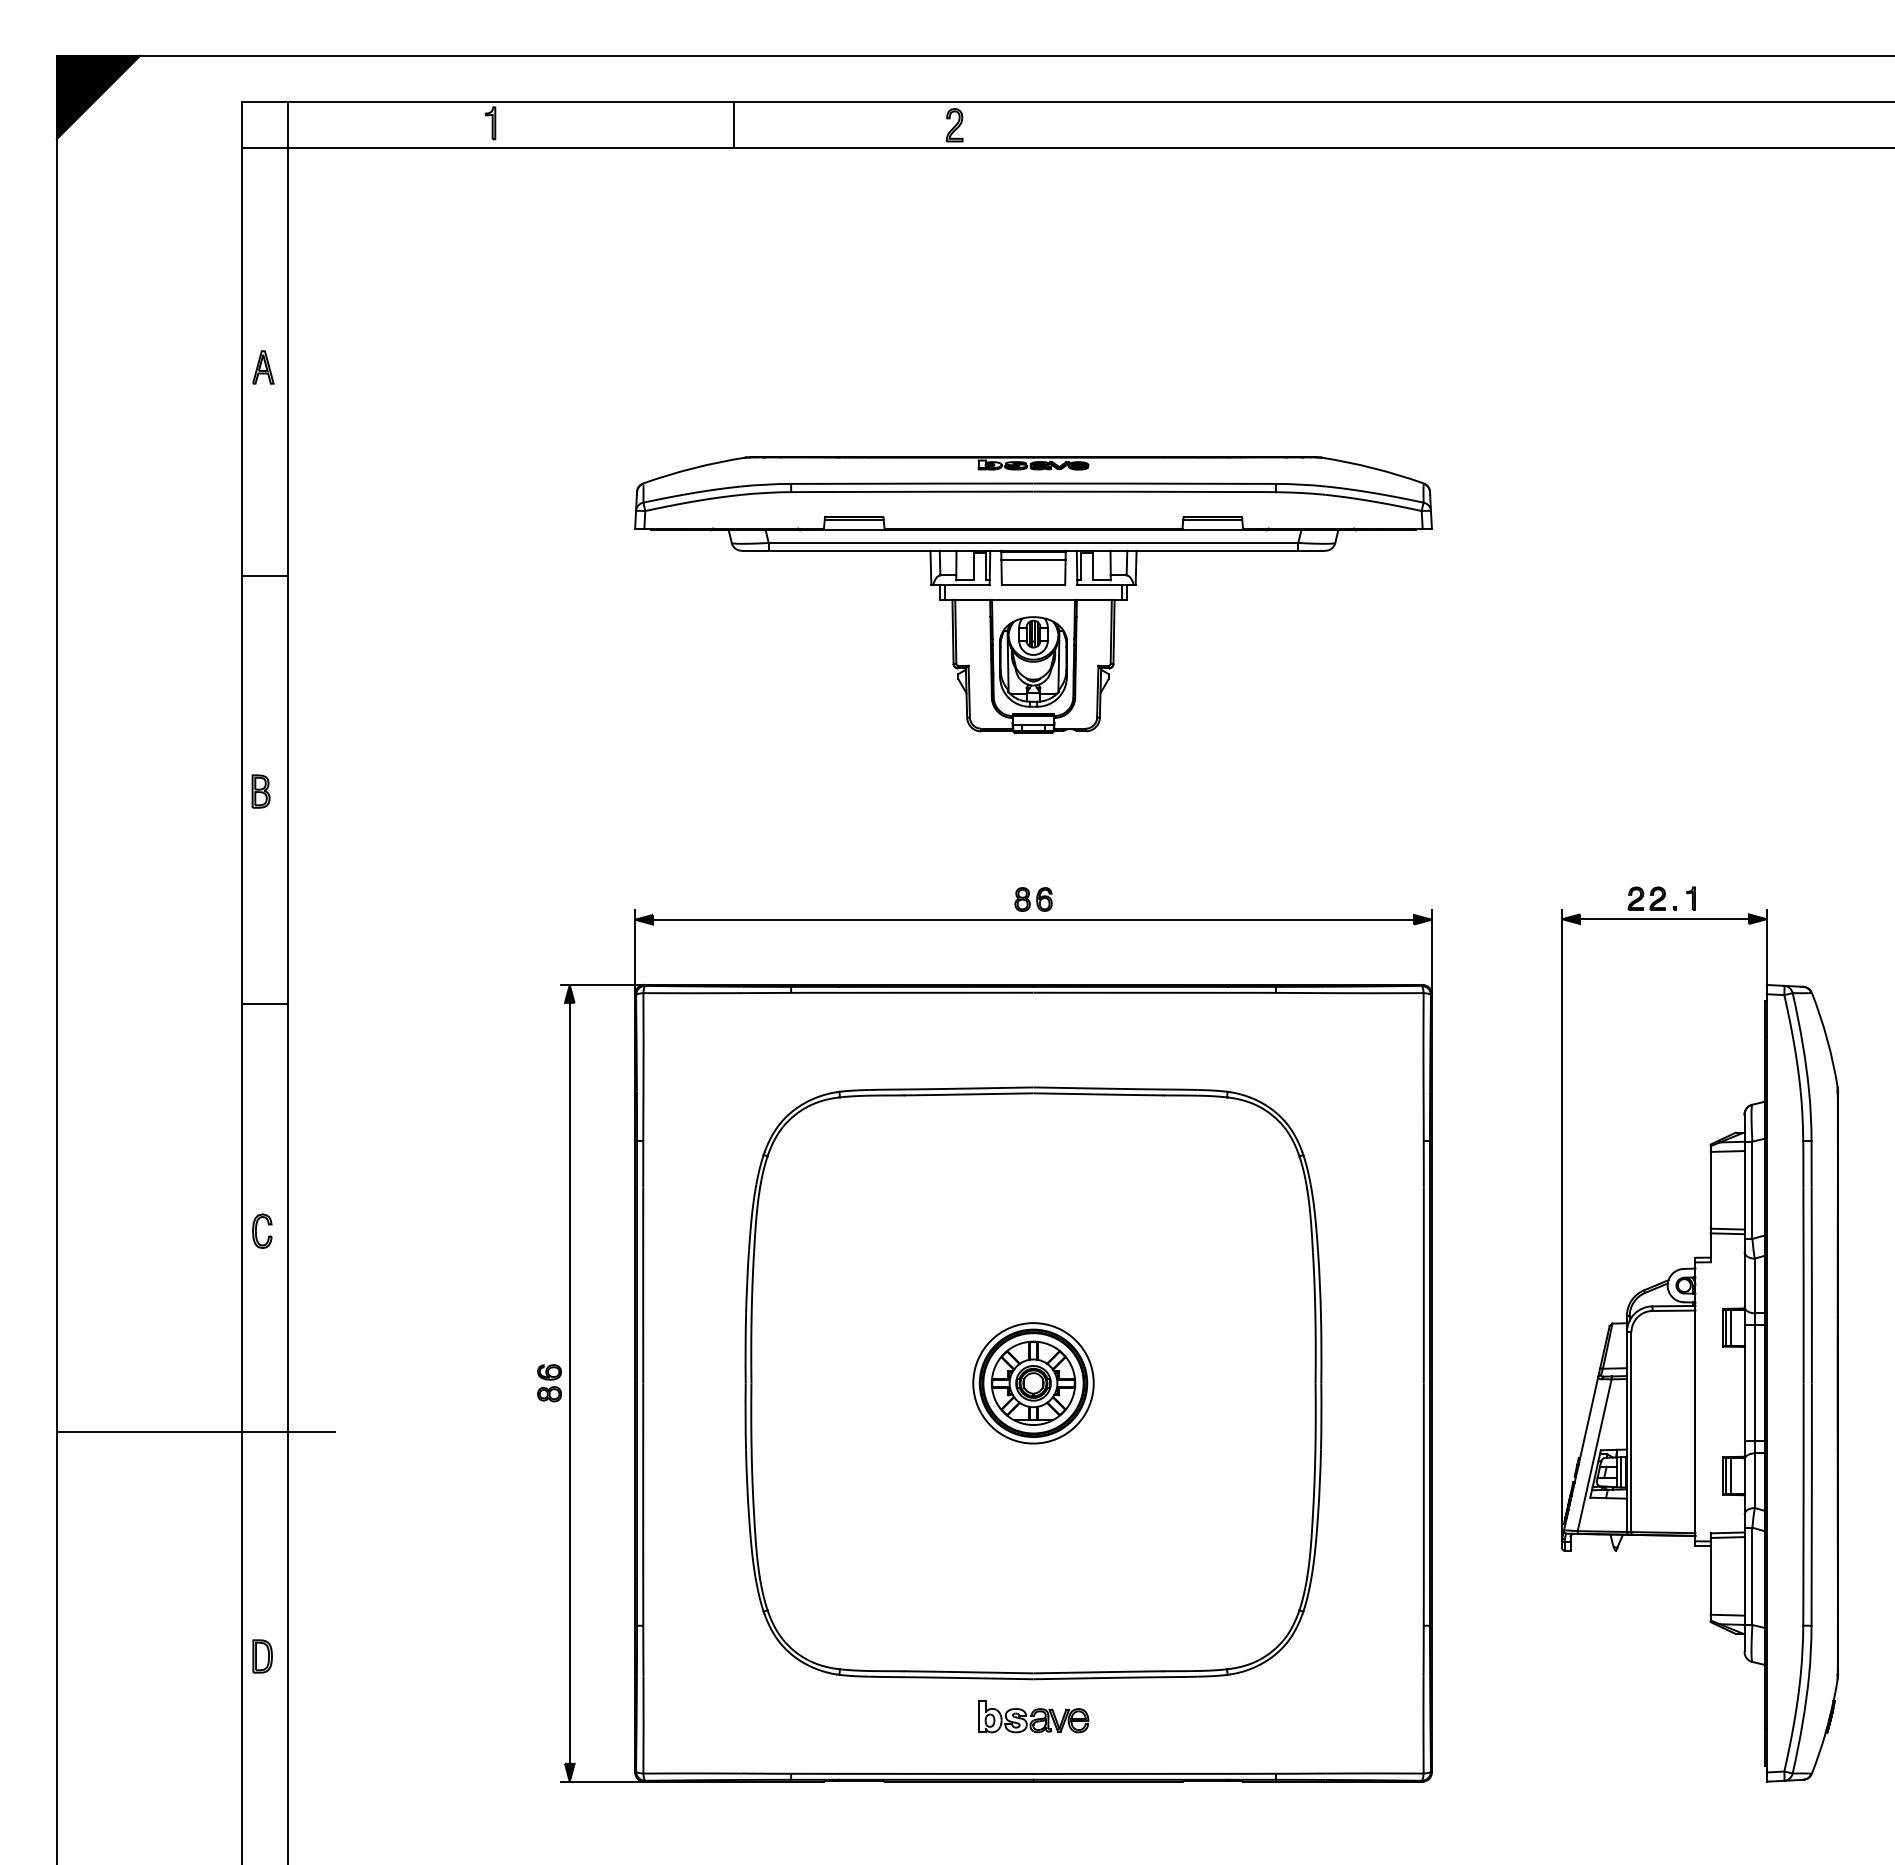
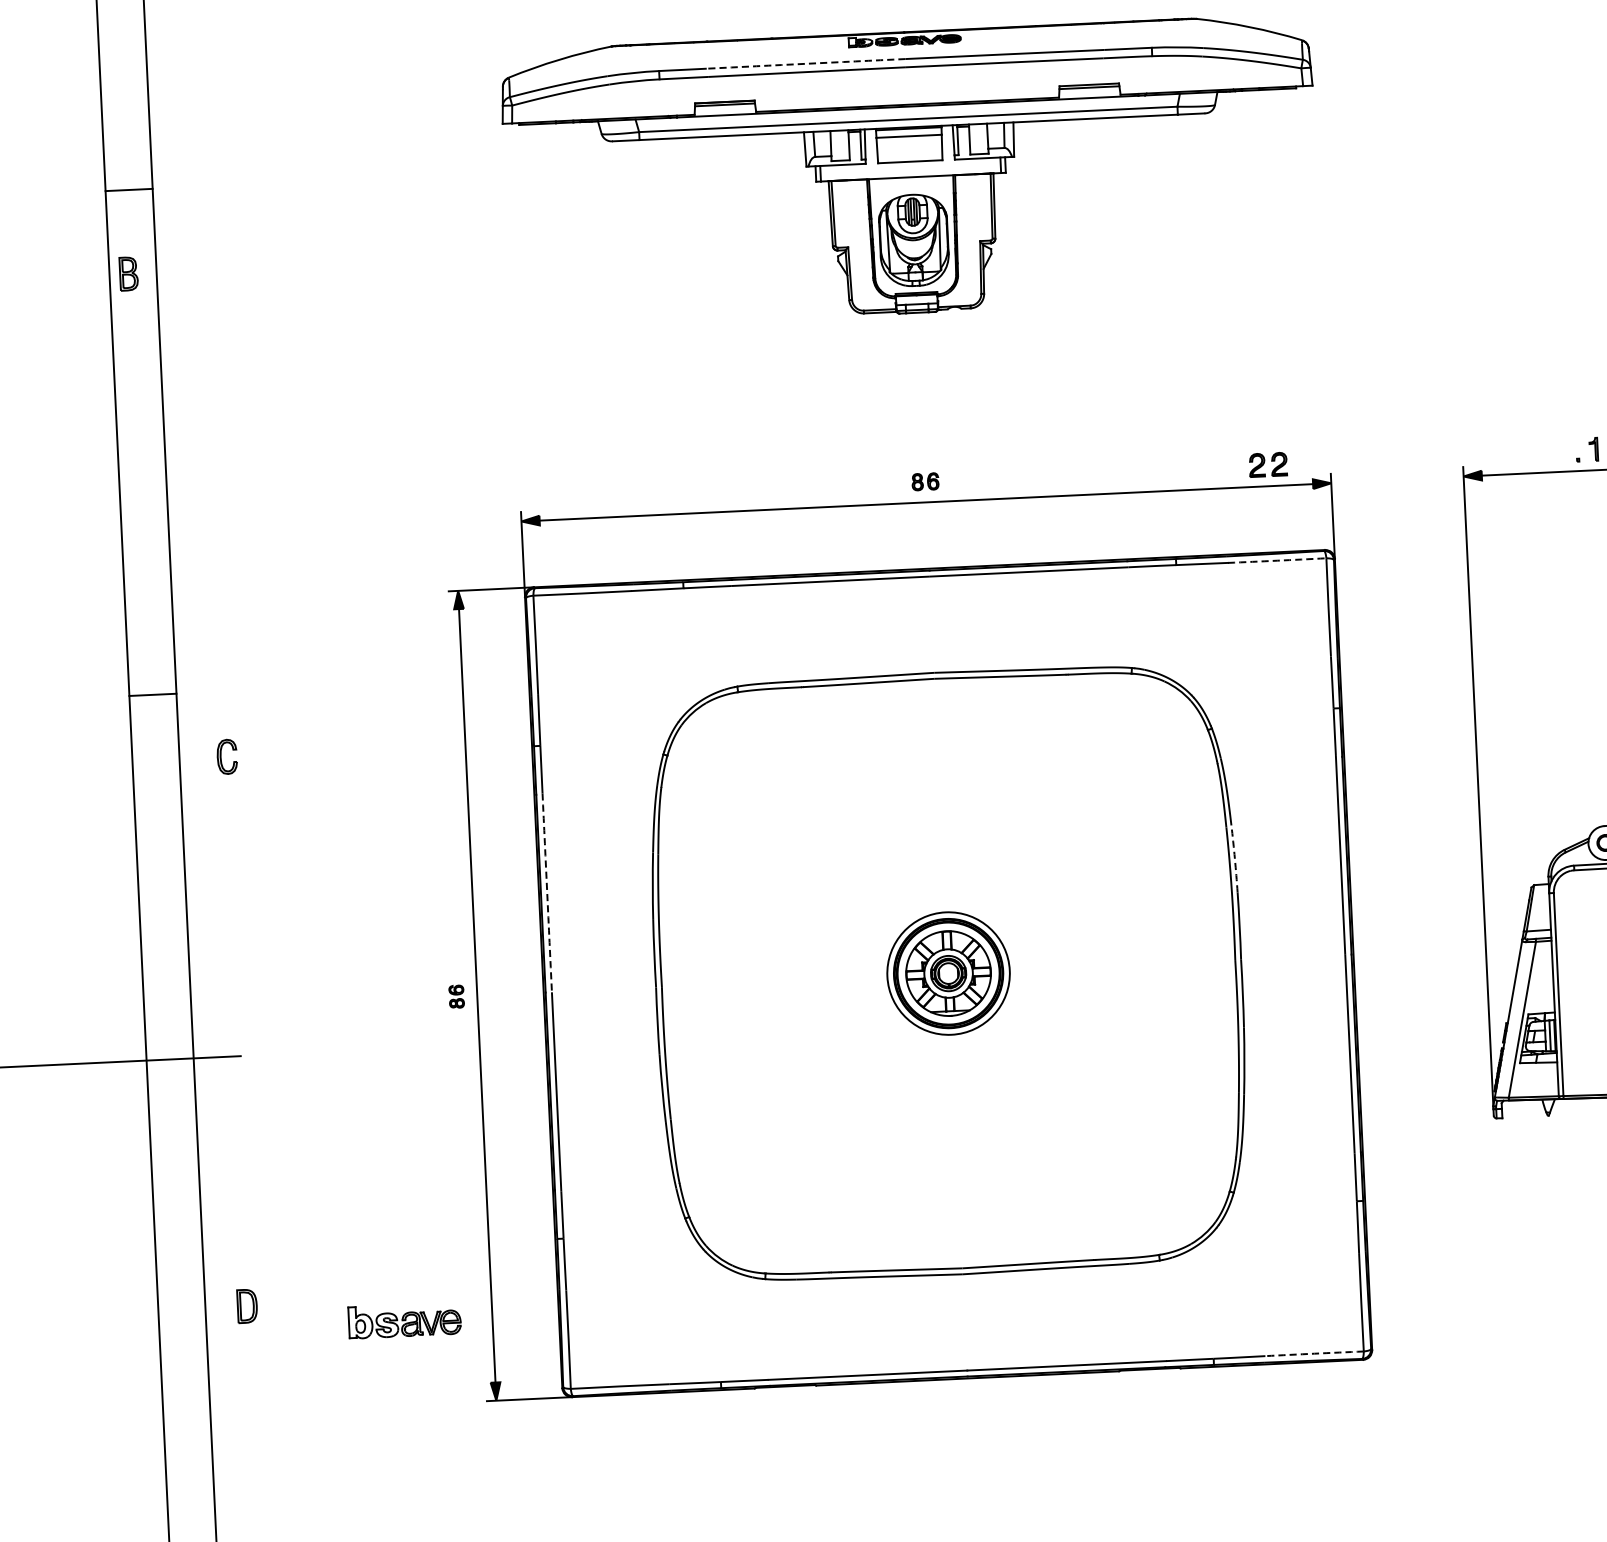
arc: (935, 483) -> (805, 63), solid -> dashed
part: (260, 791) -> (128, 273), moved
part: (1646, 898) -> (1267, 464), moved
part: (1033, 899) -> (925, 481), size x0.7
arc: (1375, 993) -> (1277, 560), solid -> dashed
line: (265, 1003) -> (153, 694), moved
part: (262, 1230) -> (227, 756), moved
arc: (1319, 1283) -> (1234, 858), solid -> dashed
arc: (643, 1285) -> (547, 892), solid -> dashed
part: (549, 1383) -> (456, 996), size x0.6
part: (262, 1656) -> (247, 1306), moved
part: (1033, 1716) -> (404, 1320), moved
arc: (1375, 1773) -> (1314, 1353), solid -> dashed

